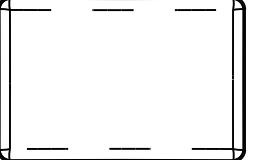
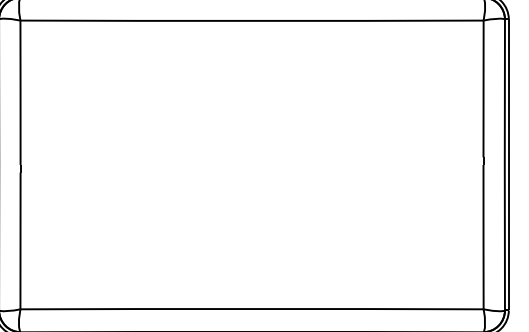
line: (121, 10) -> (252, 21), dashed -> solid
line: (121, 148) -> (252, 308), dashed -> solid

